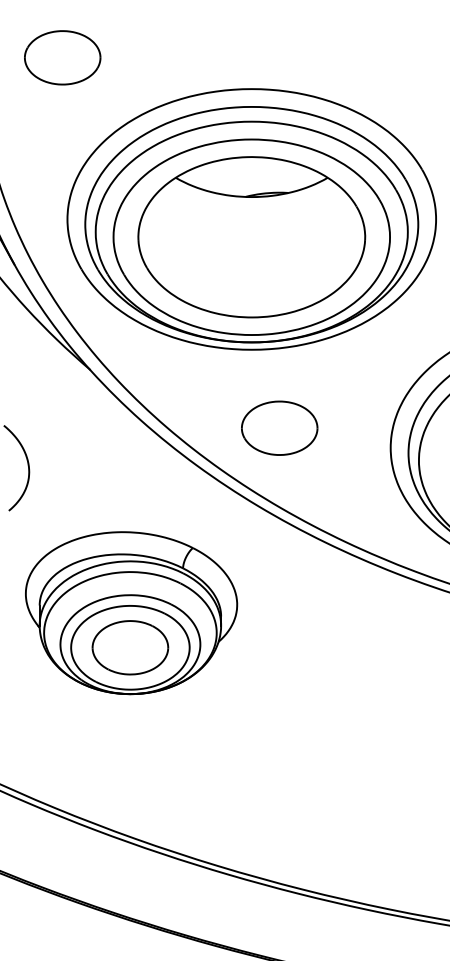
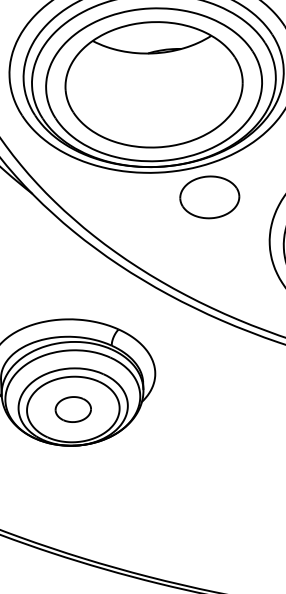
part: (279, 427) -> (209, 196), moved
part: (130, 647) -> (73, 409), size x0.6

